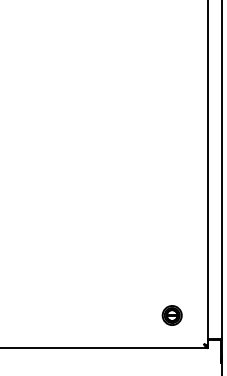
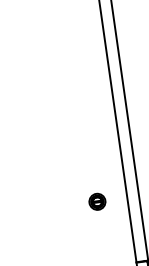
part: (171, 315) -> (96, 201), moved

